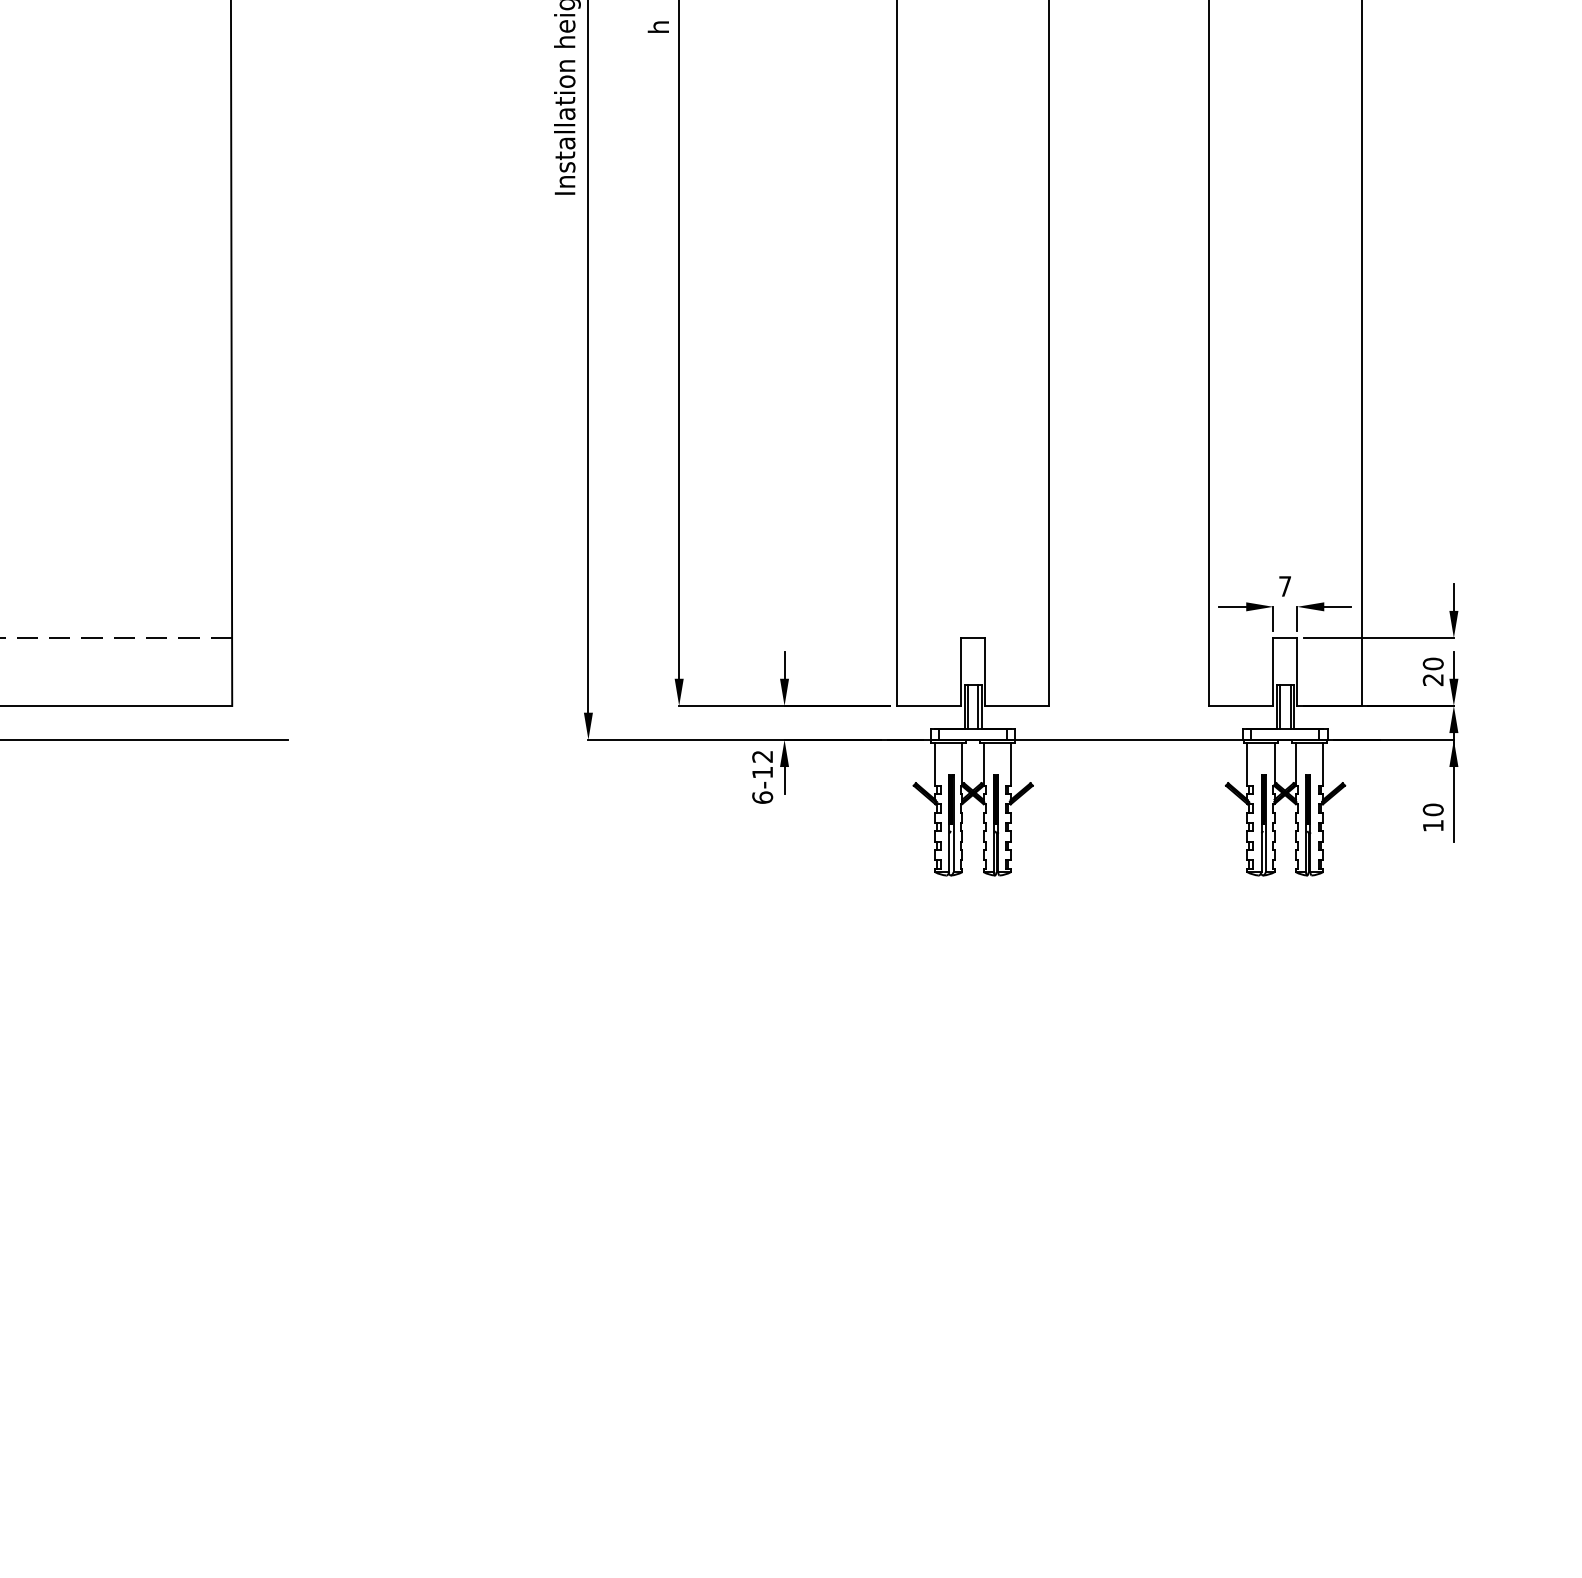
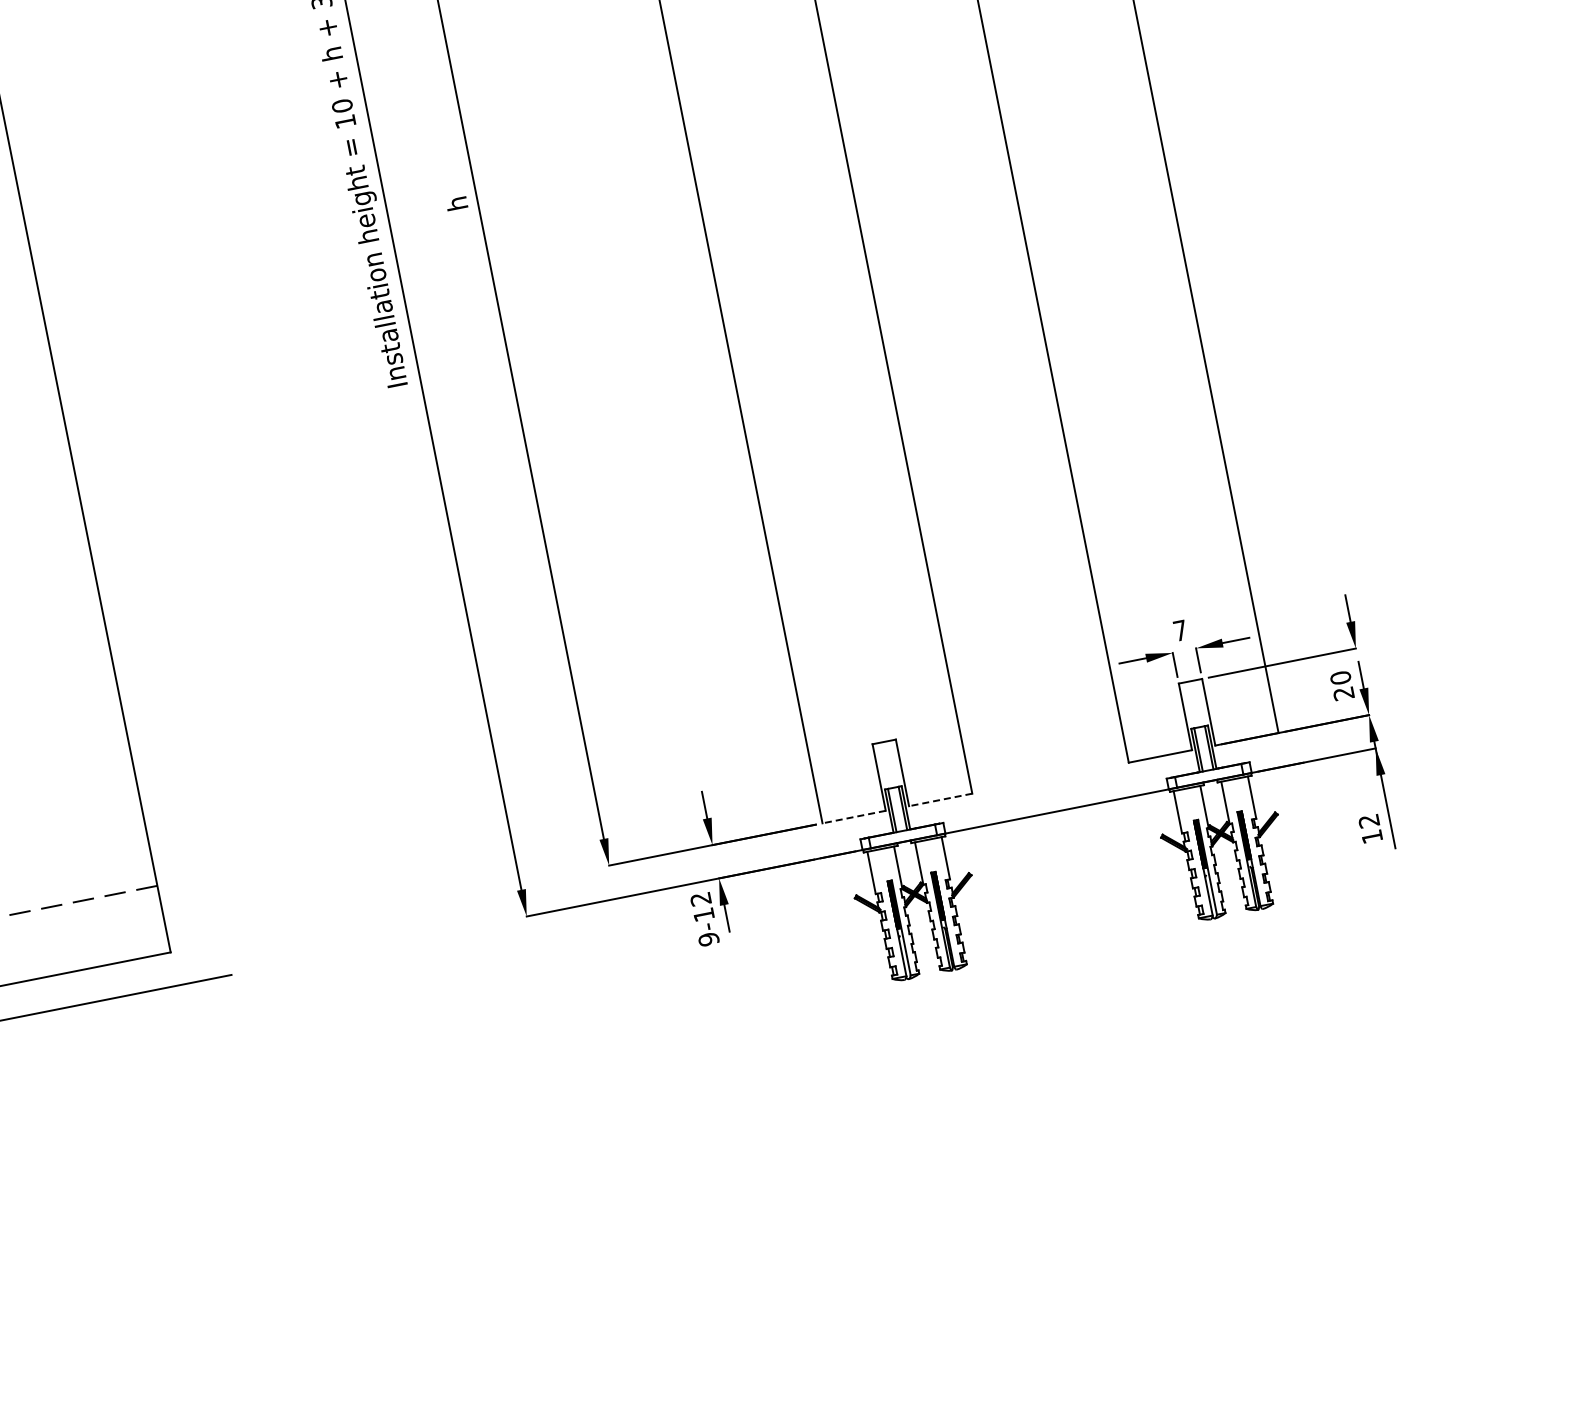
line: (928, 705) -> (853, 816), solid -> dashed
line: (1016, 705) -> (939, 799), solid -> dashed
text: (762, 797) -> (708, 939), 6-12 -> 9-12
text: (1432, 809) -> (1368, 820), 10 -> 12

